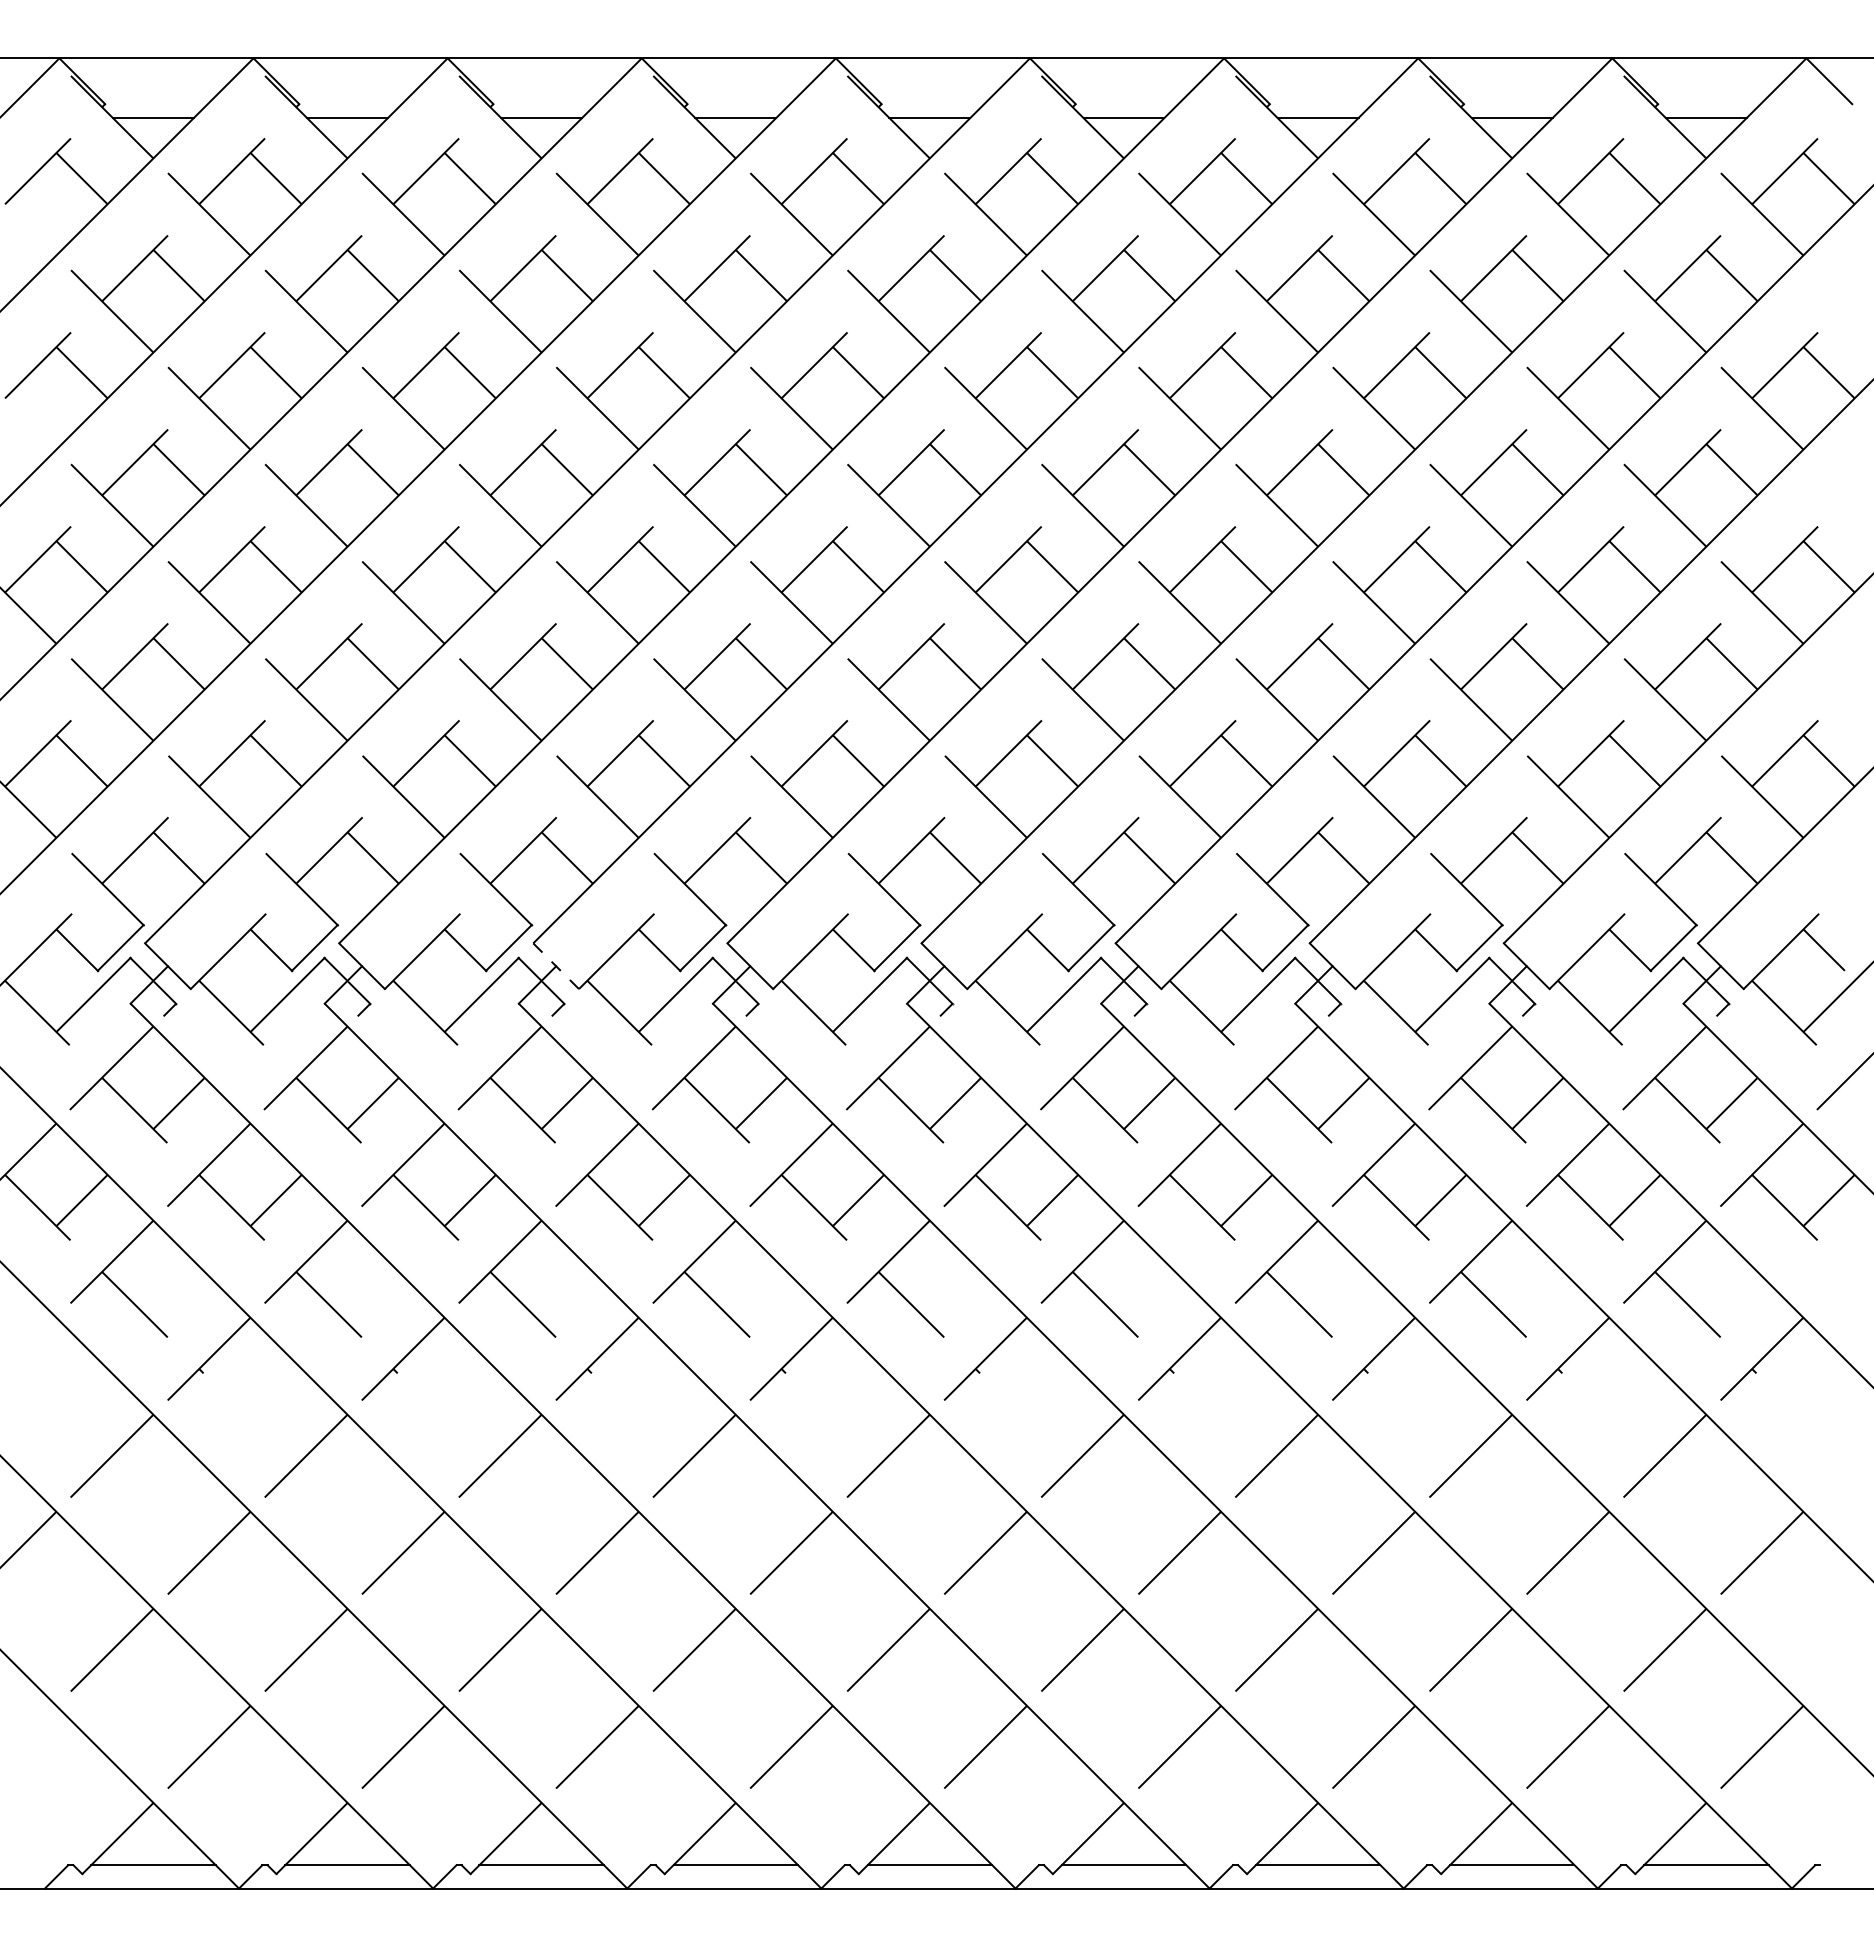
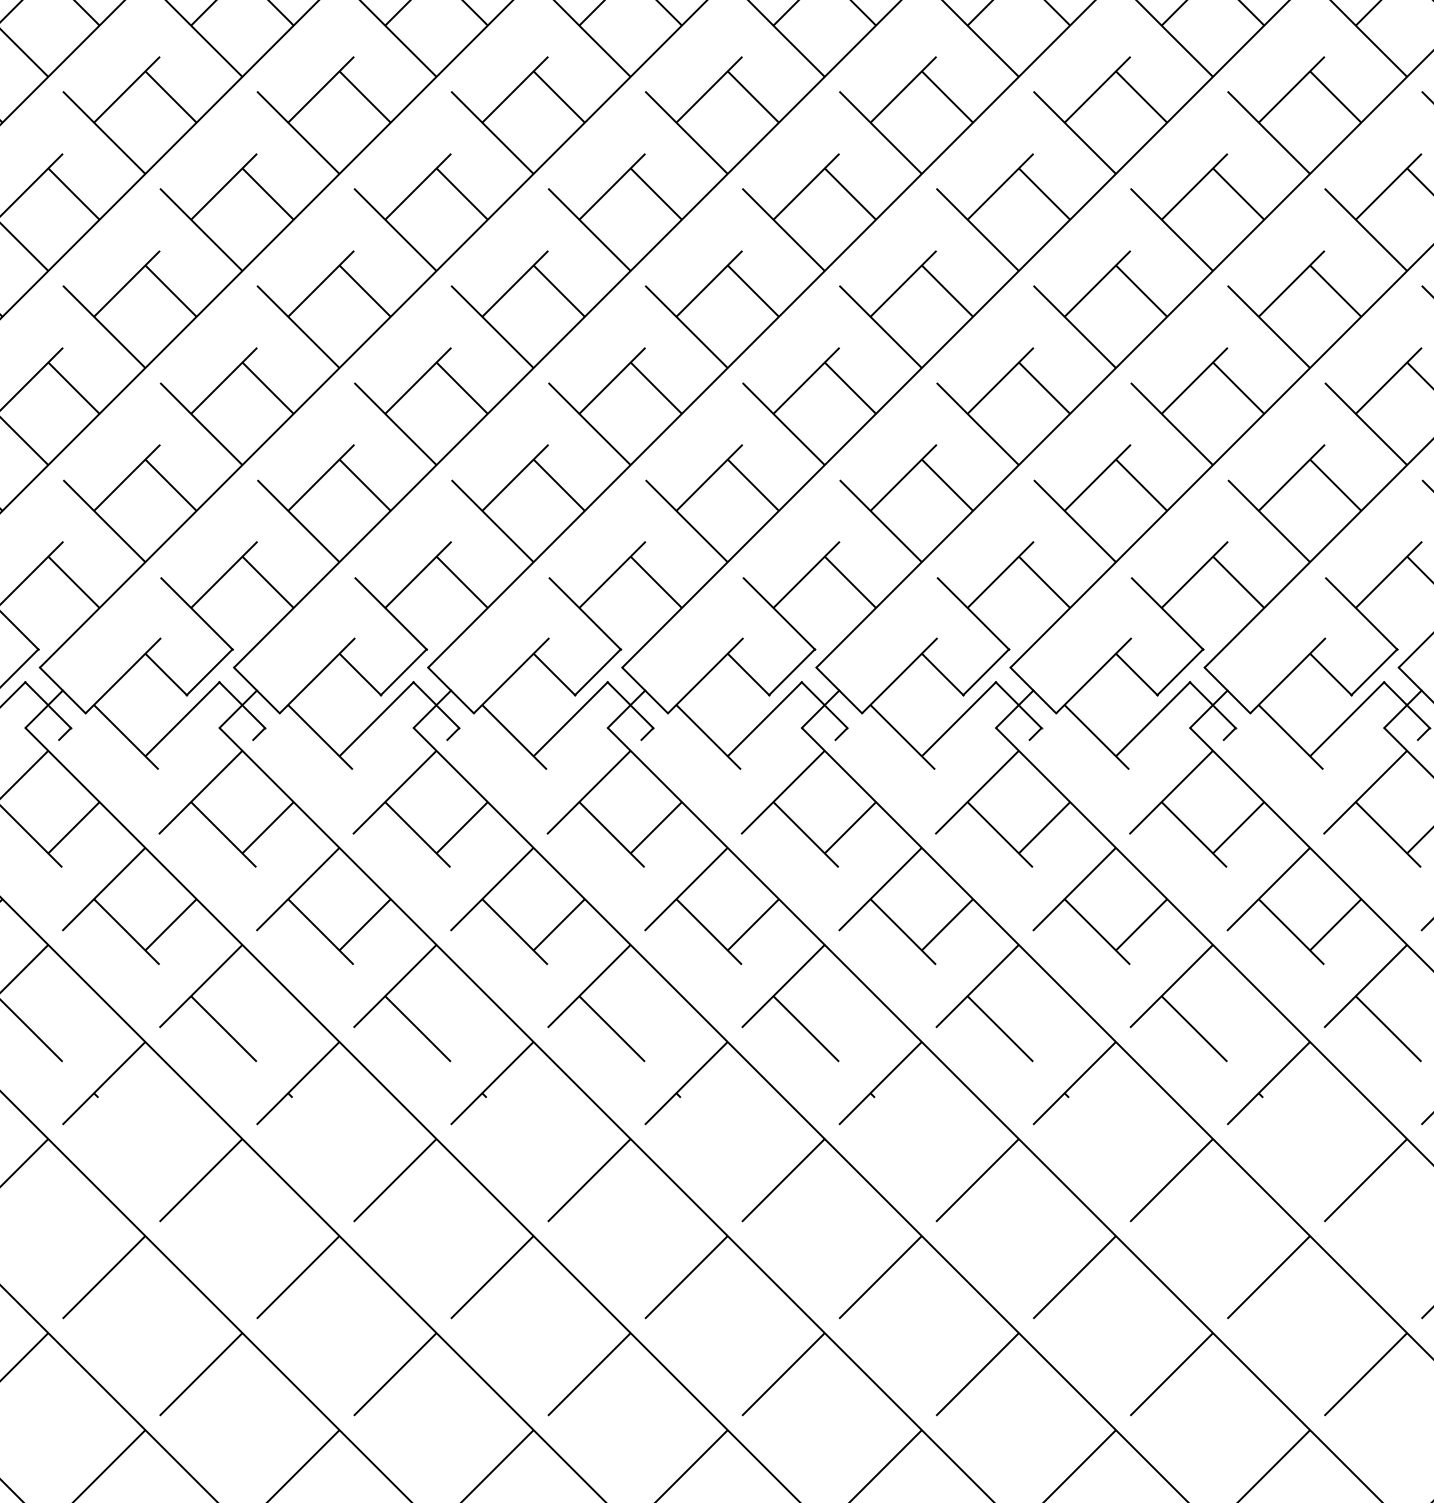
line: (556, 966) -> (257, 690), dashed -> solid

